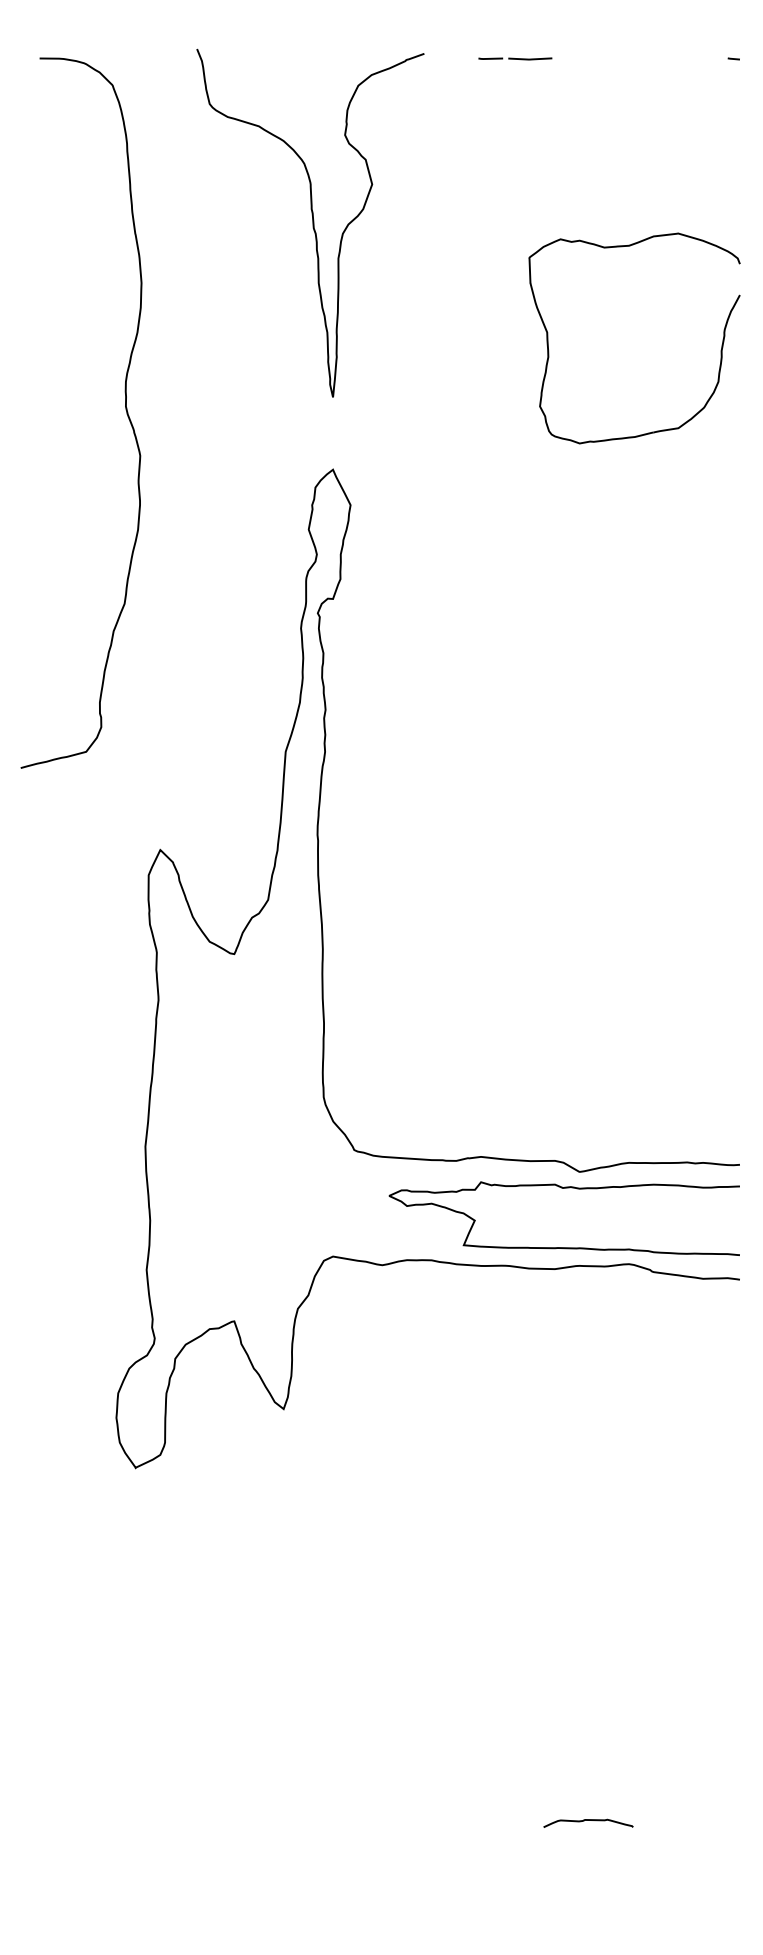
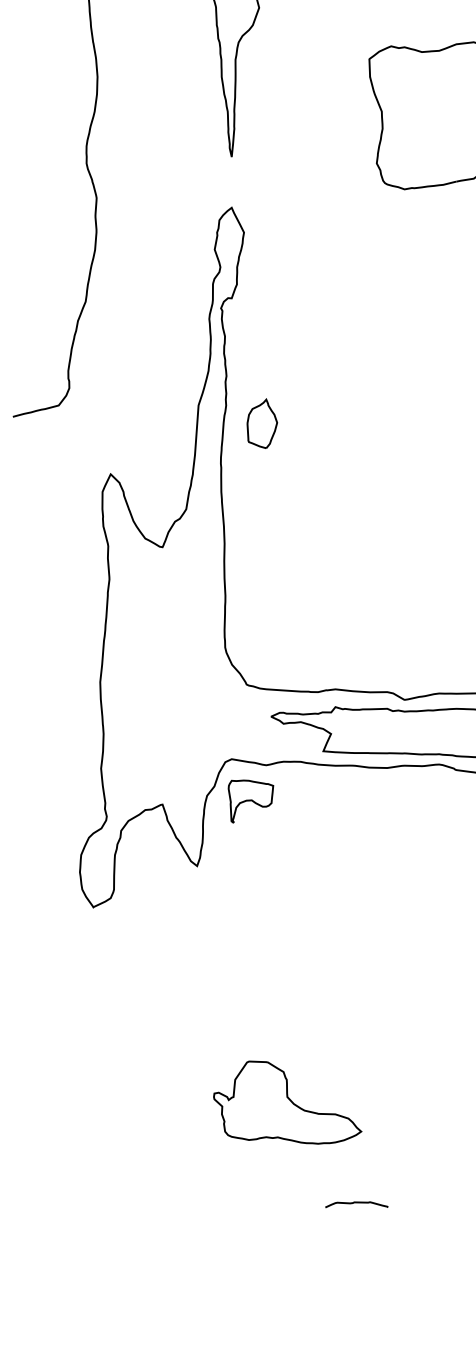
part: (376, 777) -> (262, 423), added
part: (360, 1316) -> (250, 801), added
part: (412, 1746) -> (287, 1102), added
curve: (588, 1820) -> (356, 1202), moved

